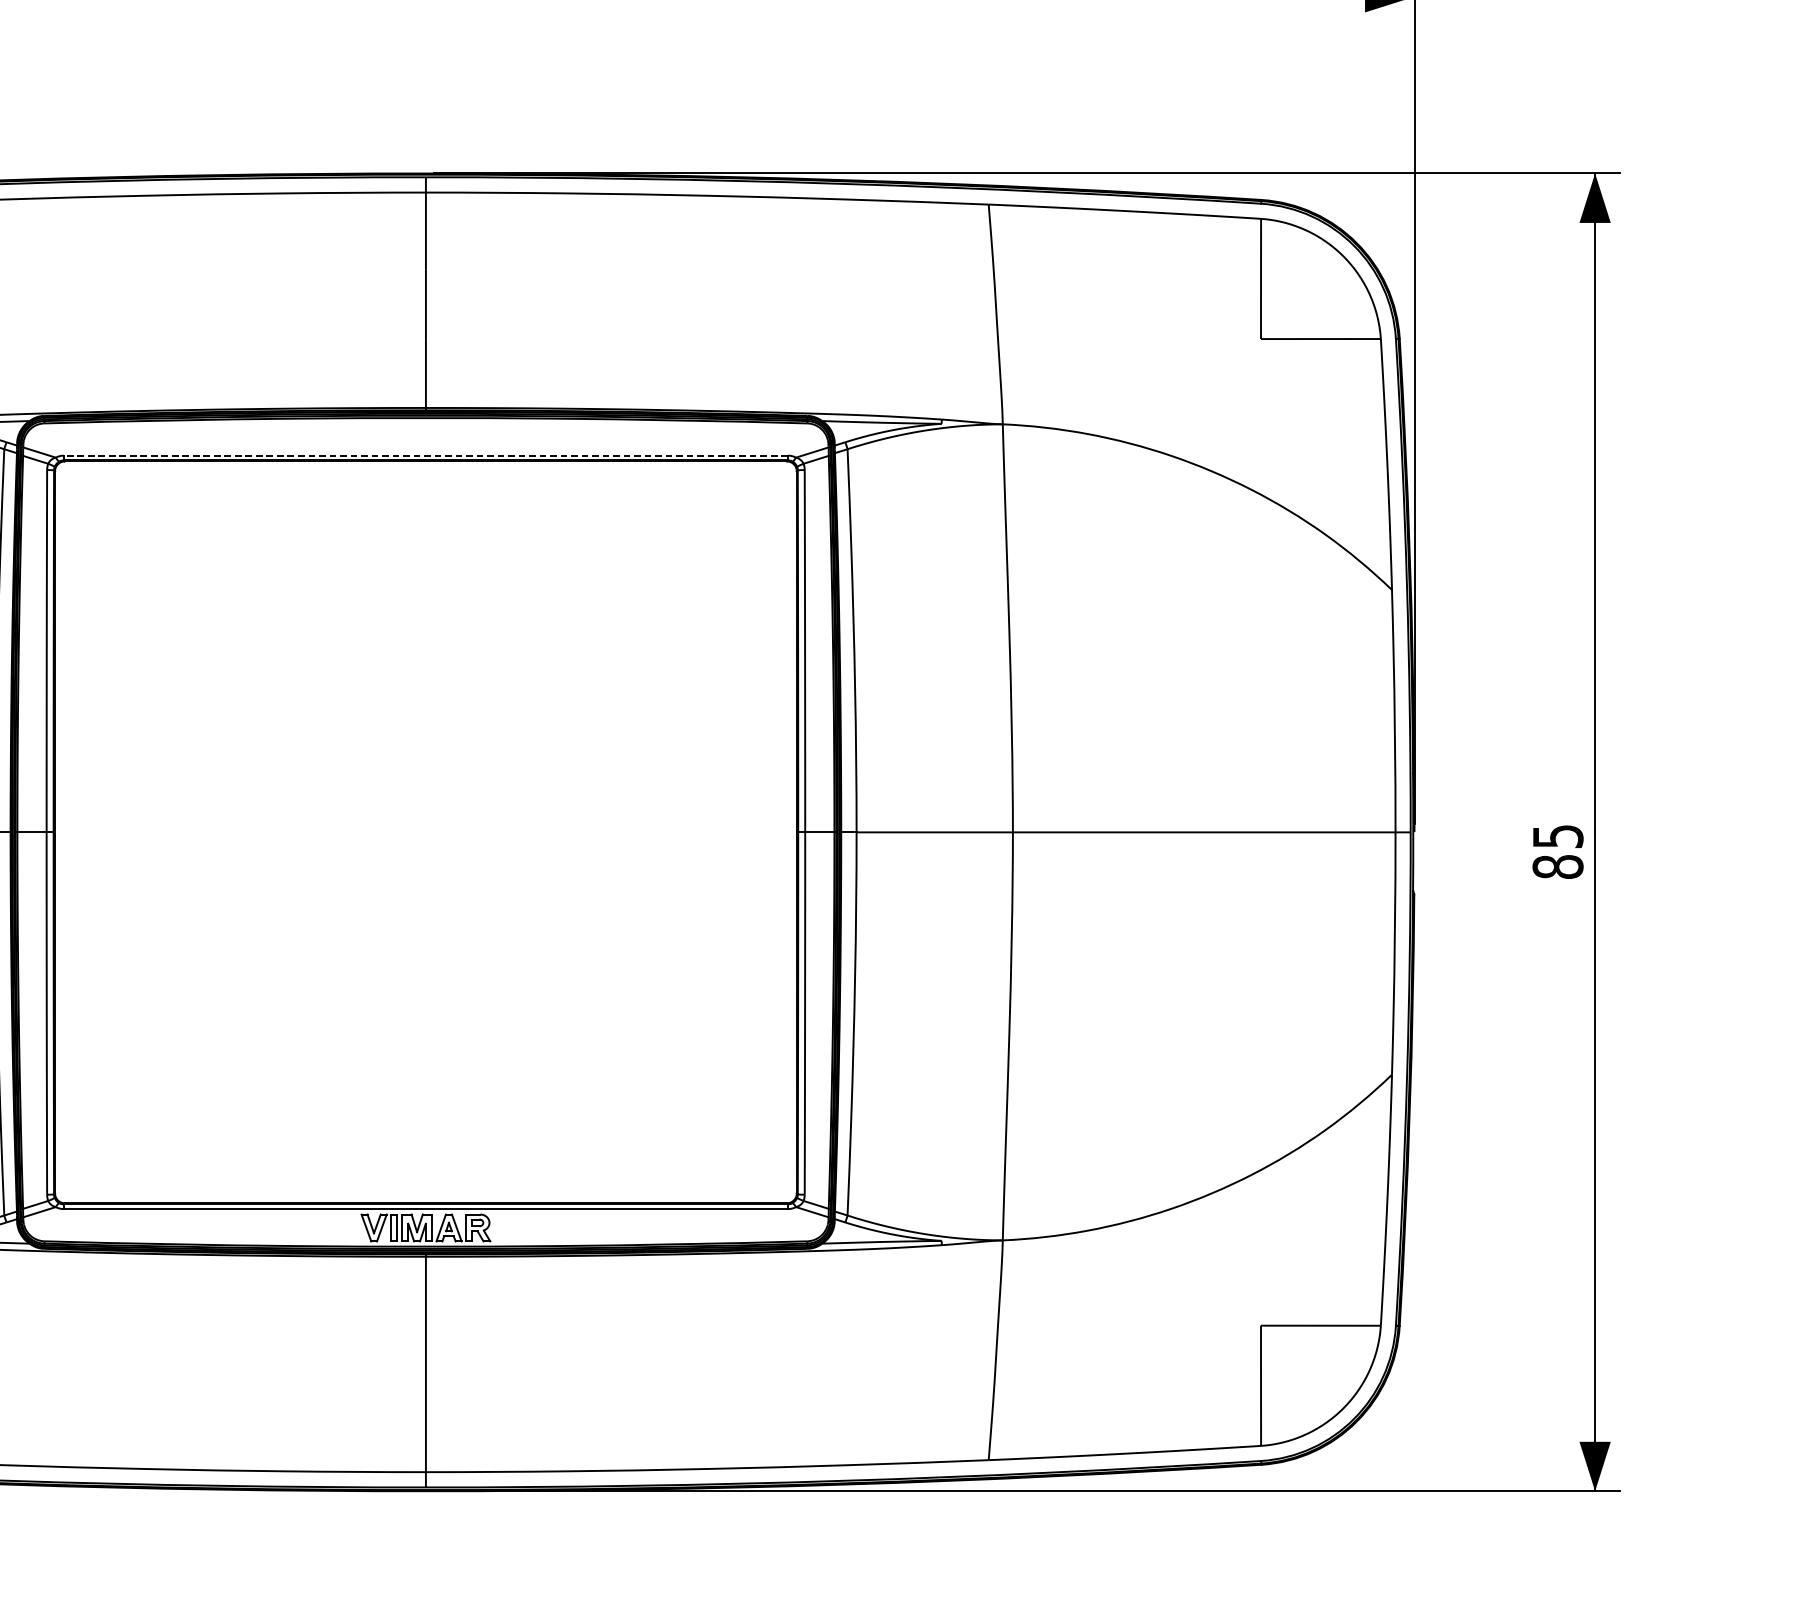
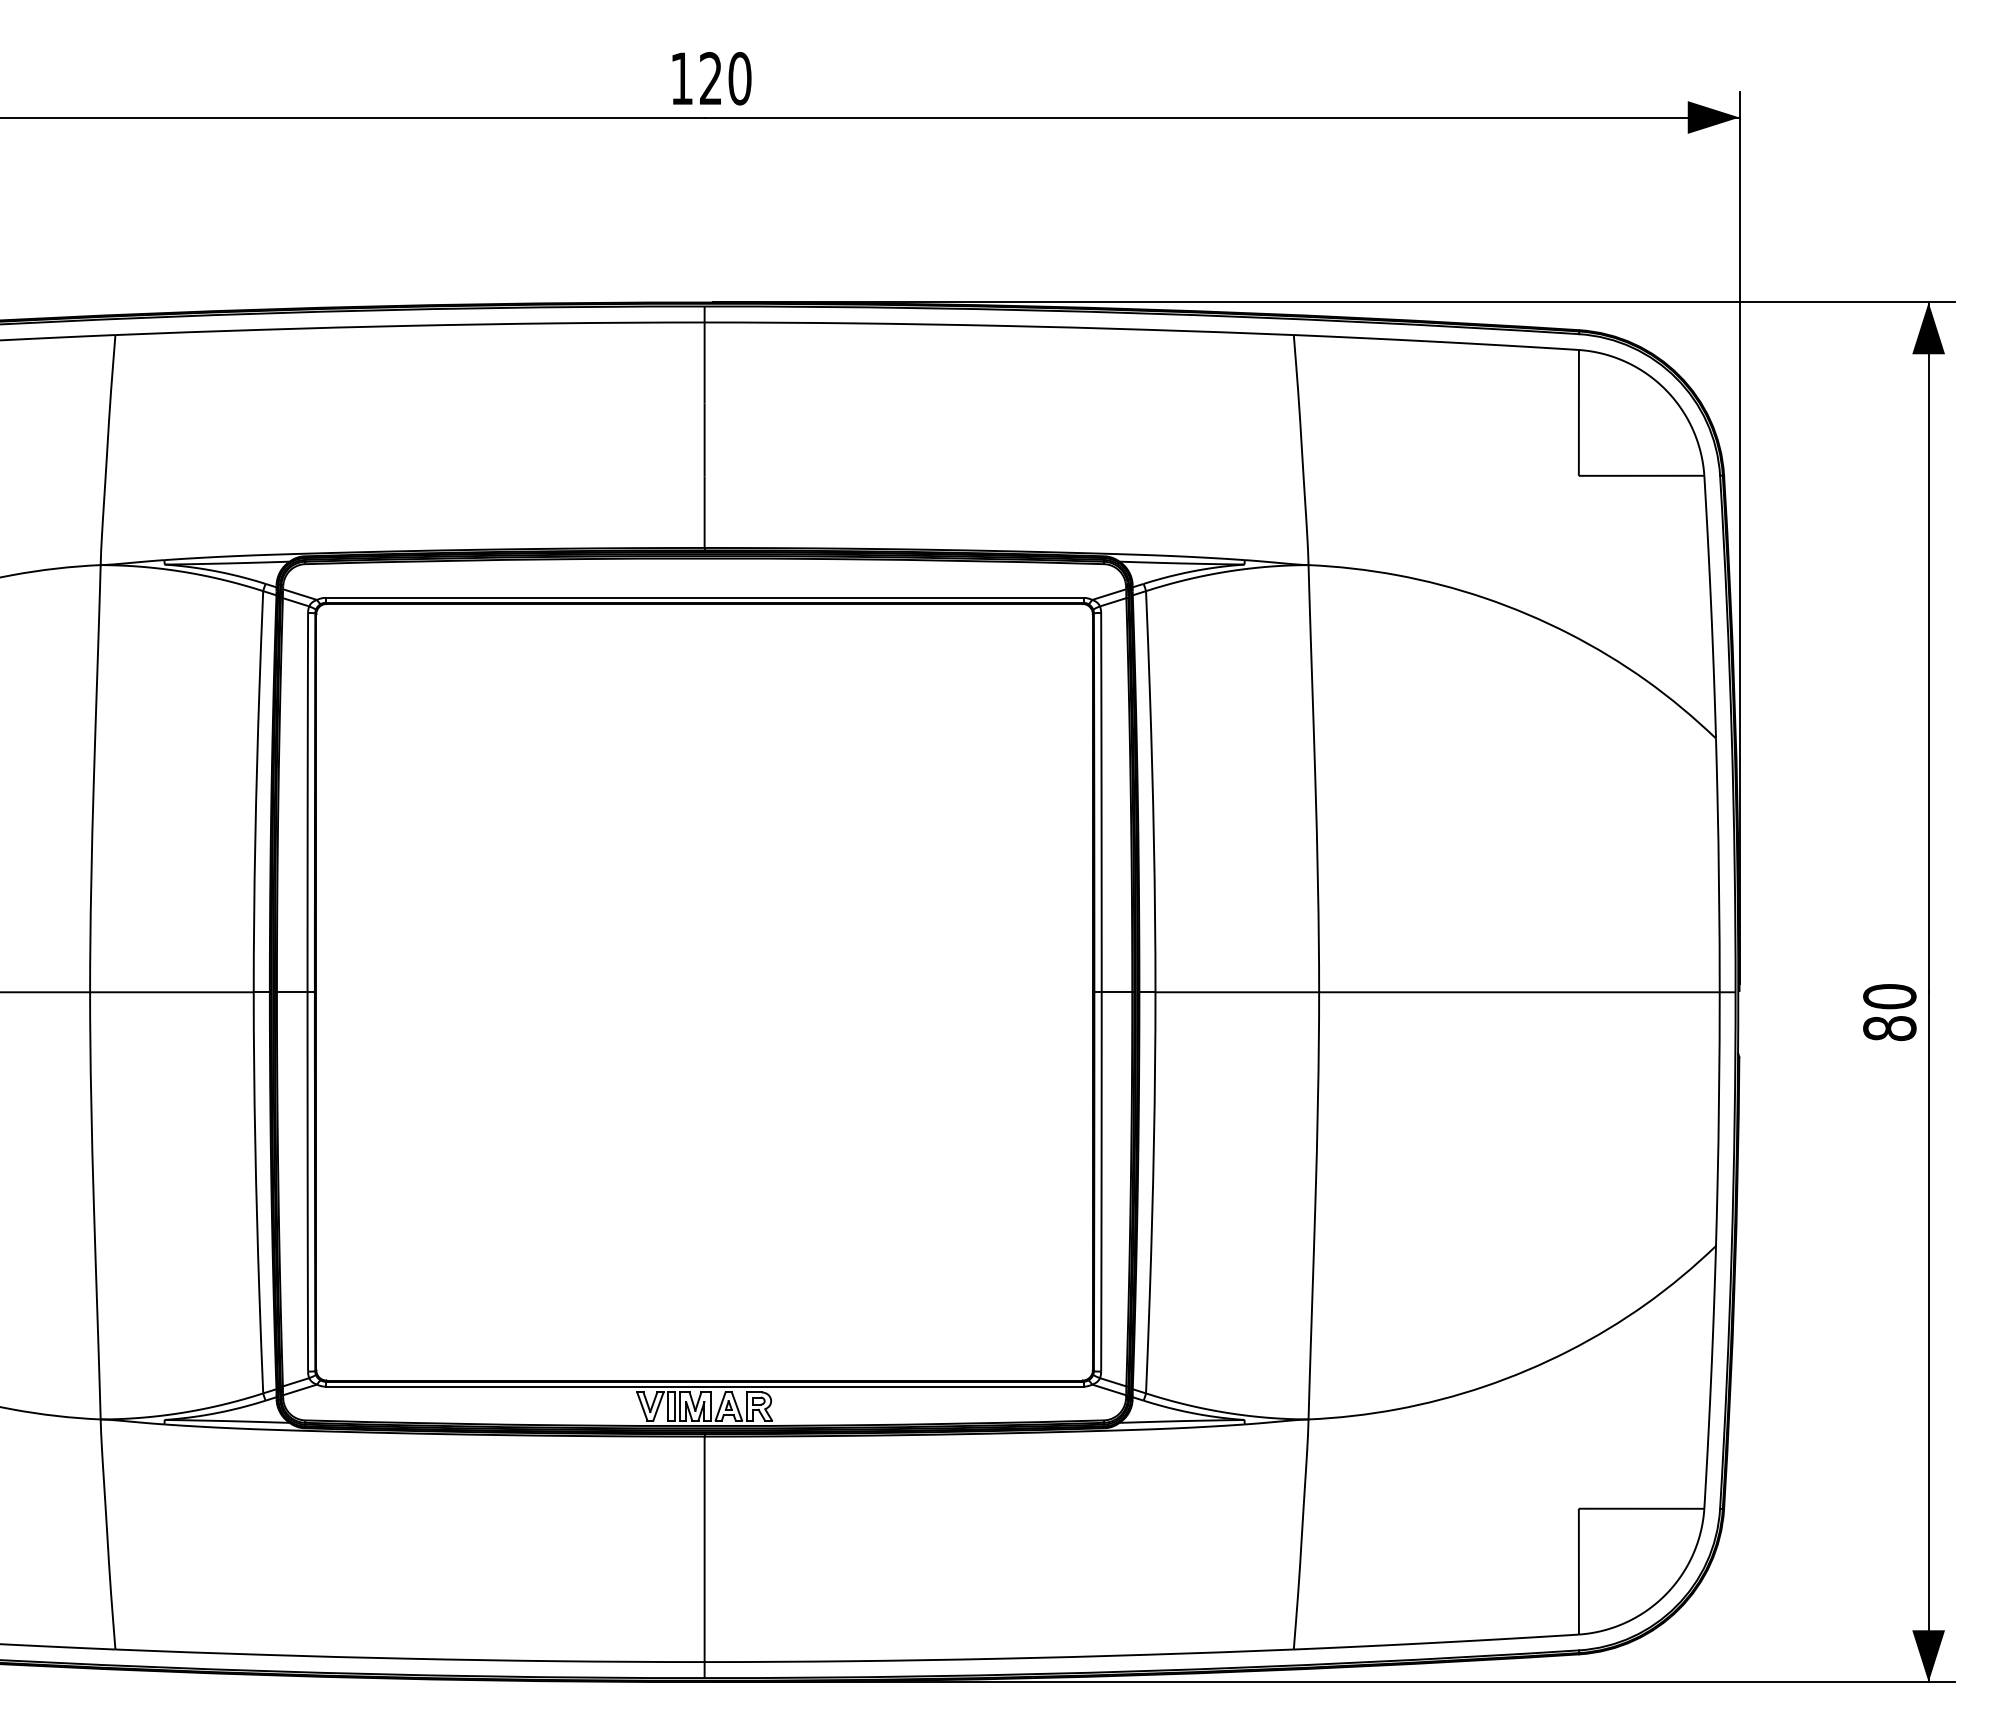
line: (425, 455) -> (704, 597), dashed -> solid
text: (1557, 836) -> (1889, 996), 85 -> 80

